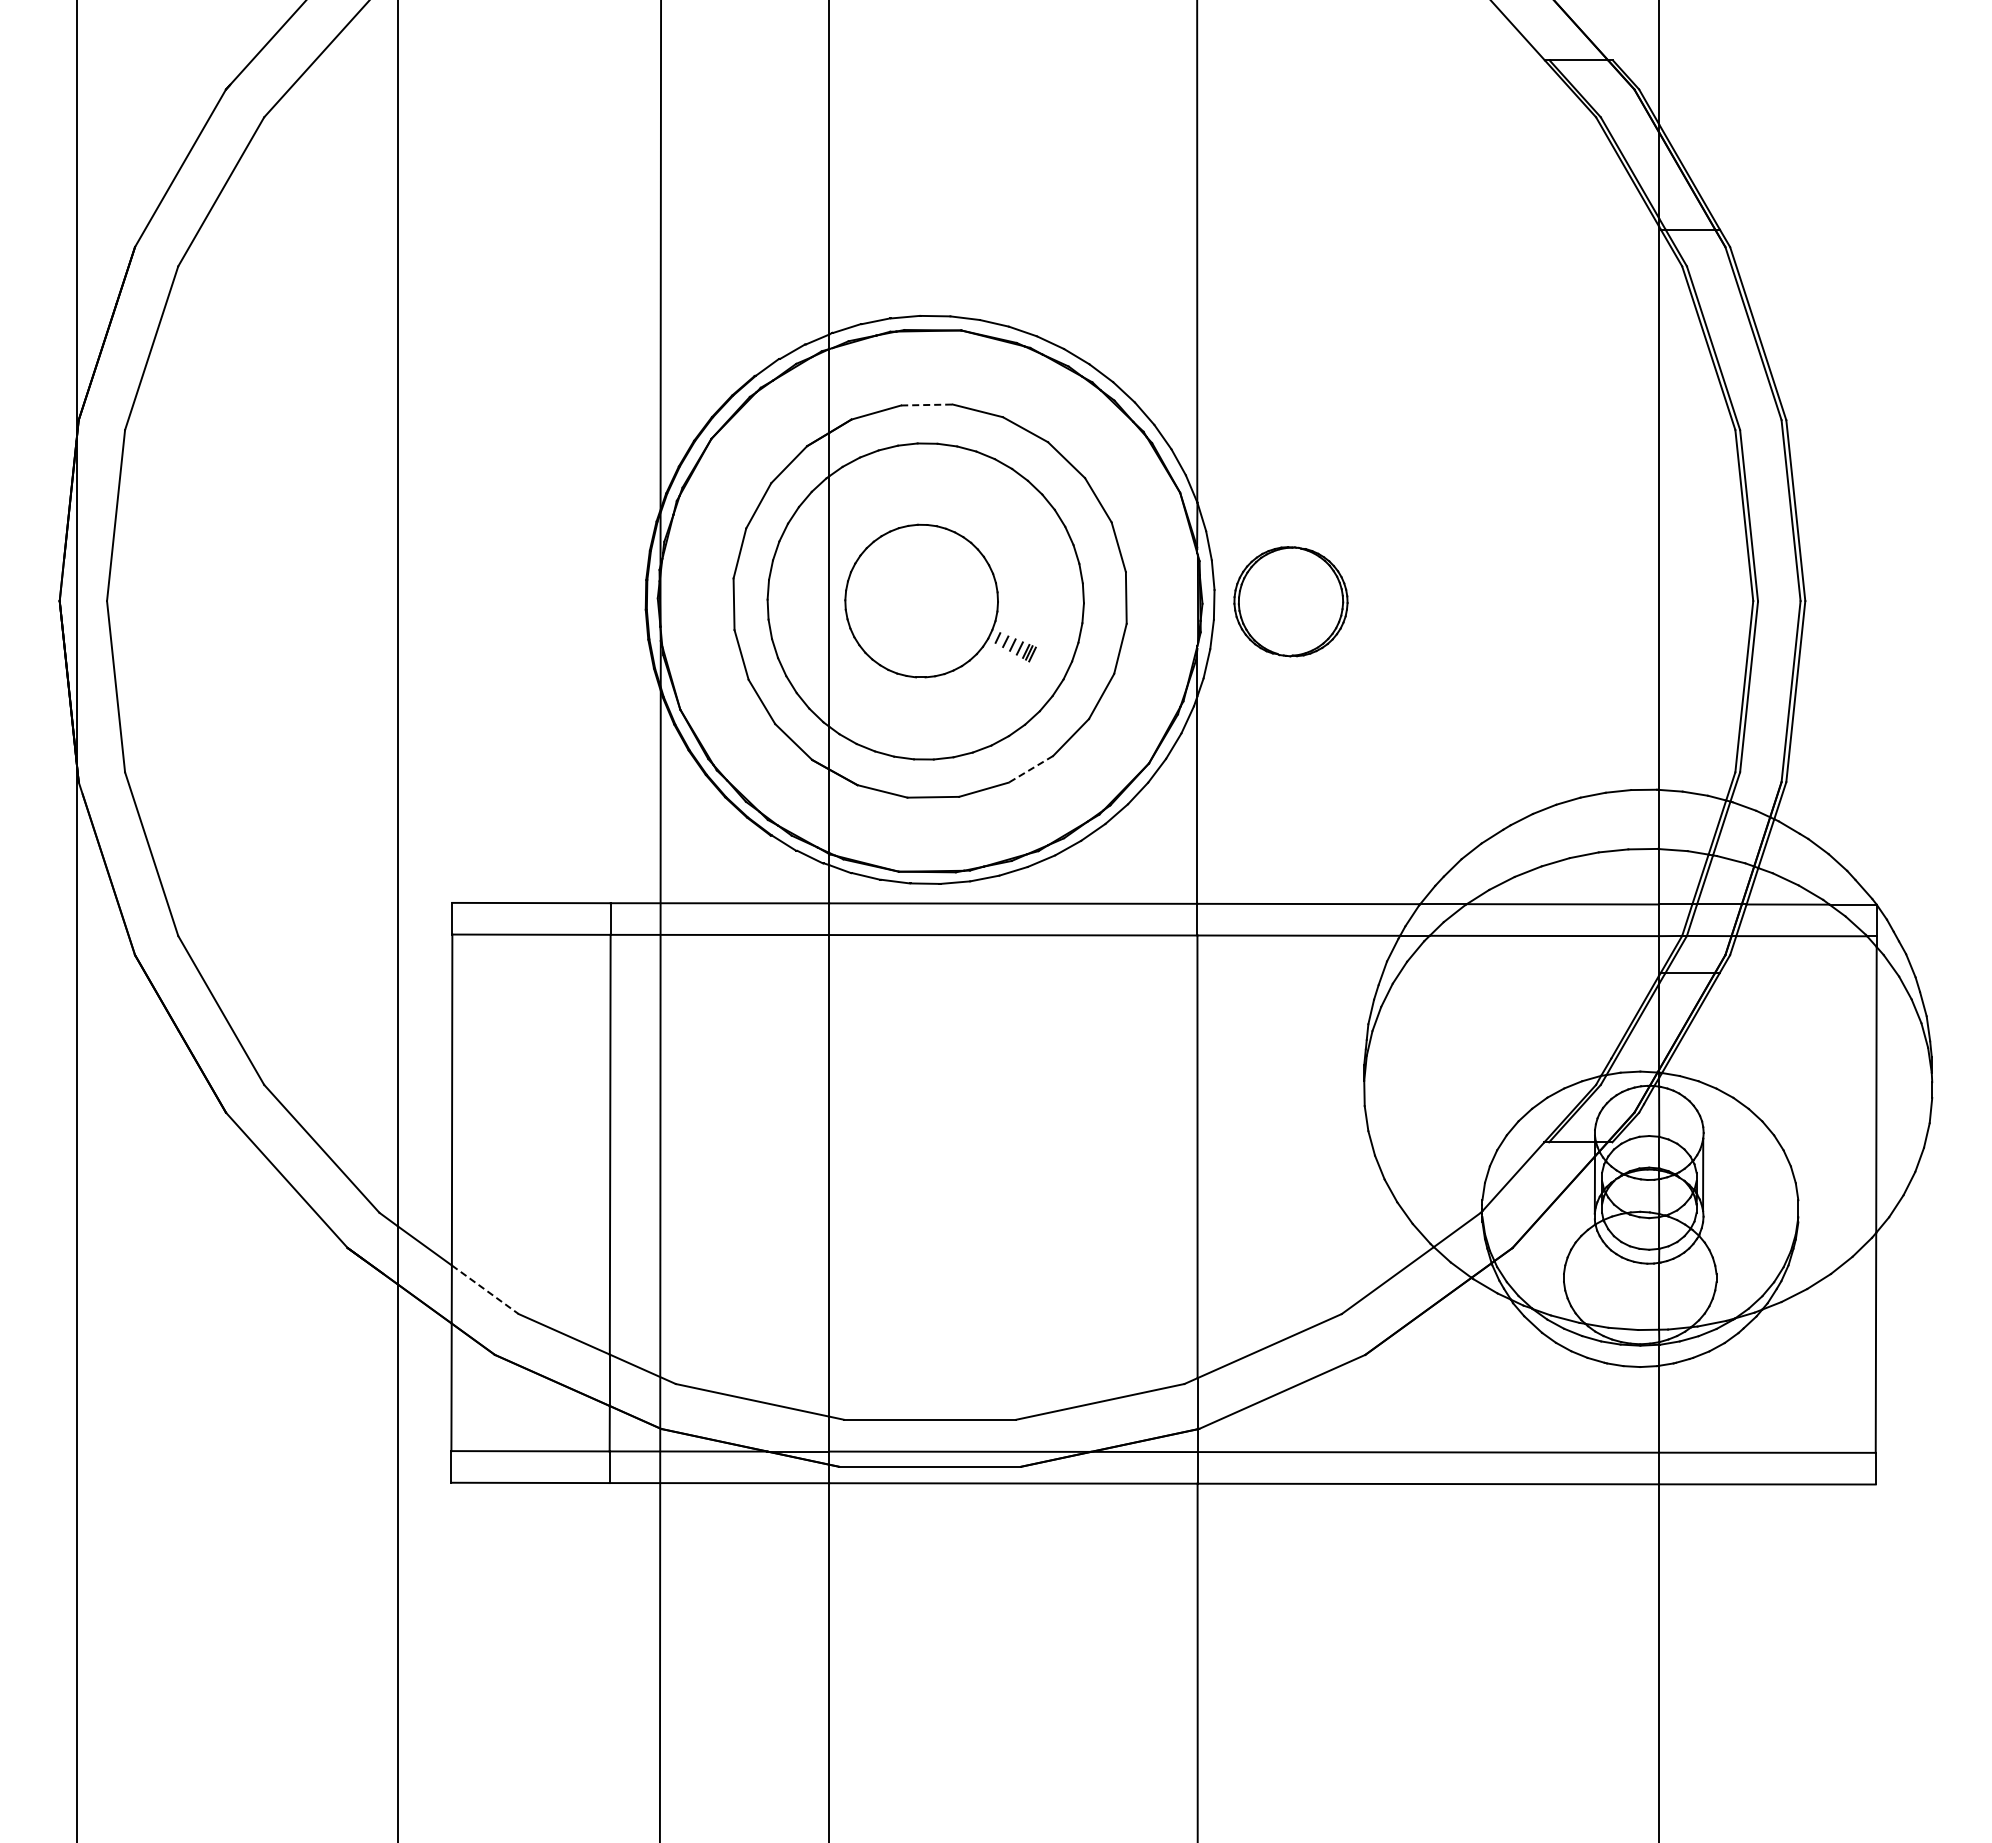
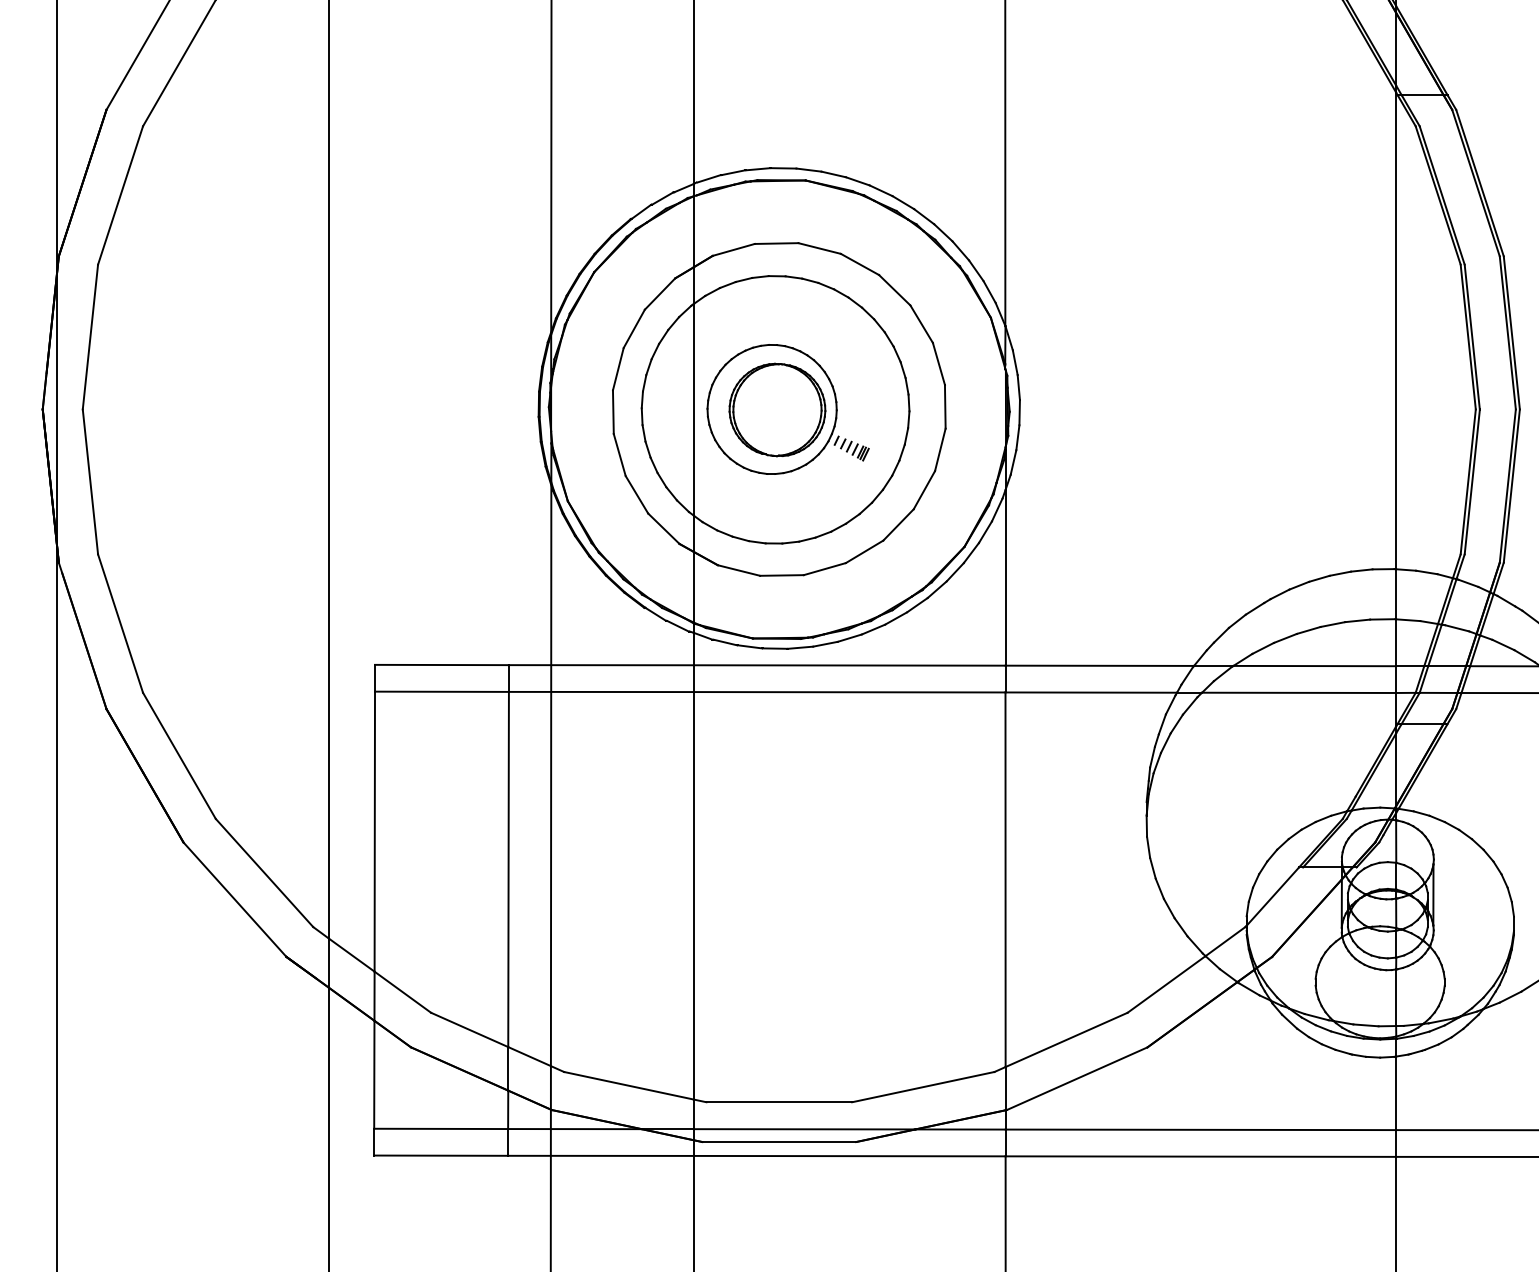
line: (926, 405) -> (776, 243), dashed -> solid
part: (1290, 601) -> (777, 409), moved
line: (1030, 769) -> (864, 551), dashed -> solid
line: (485, 1290) -> (403, 992), dashed -> solid

